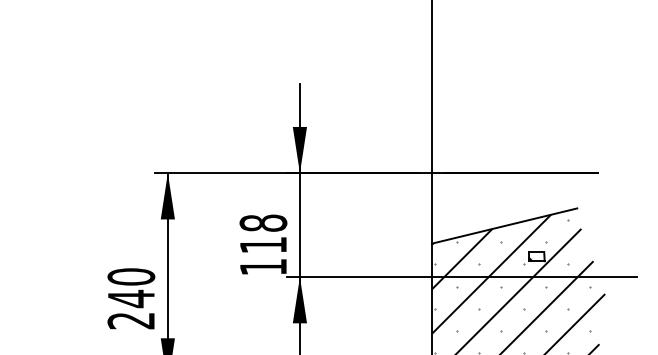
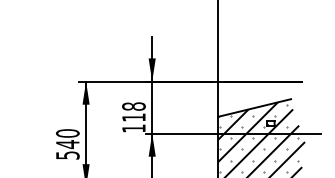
text: (130, 320) -> (67, 155), 240 -> 540

